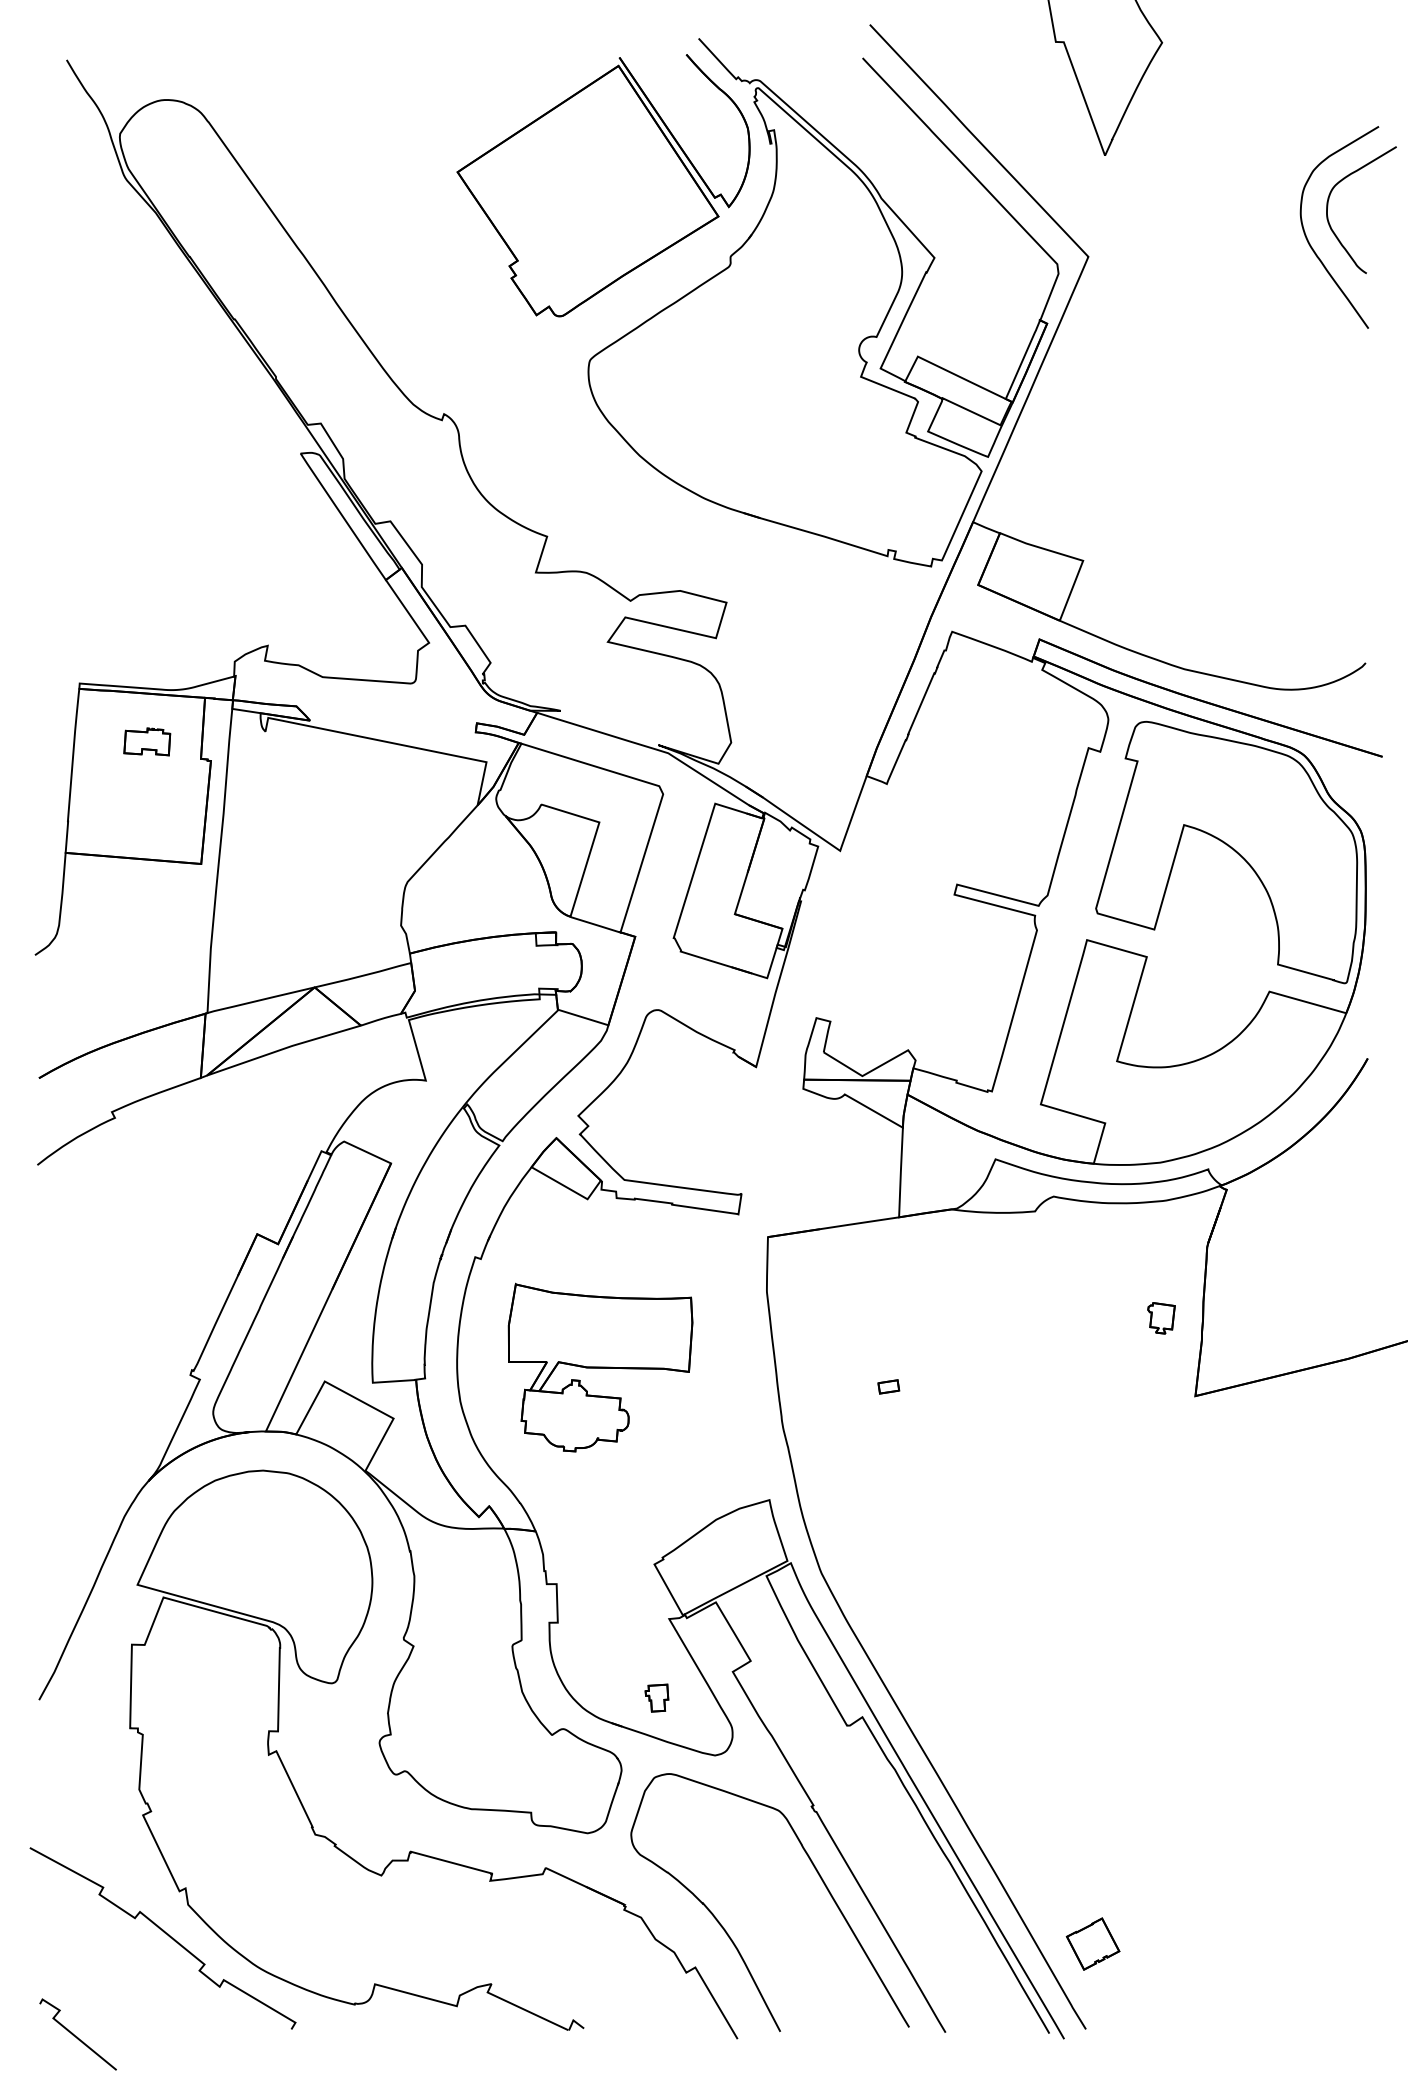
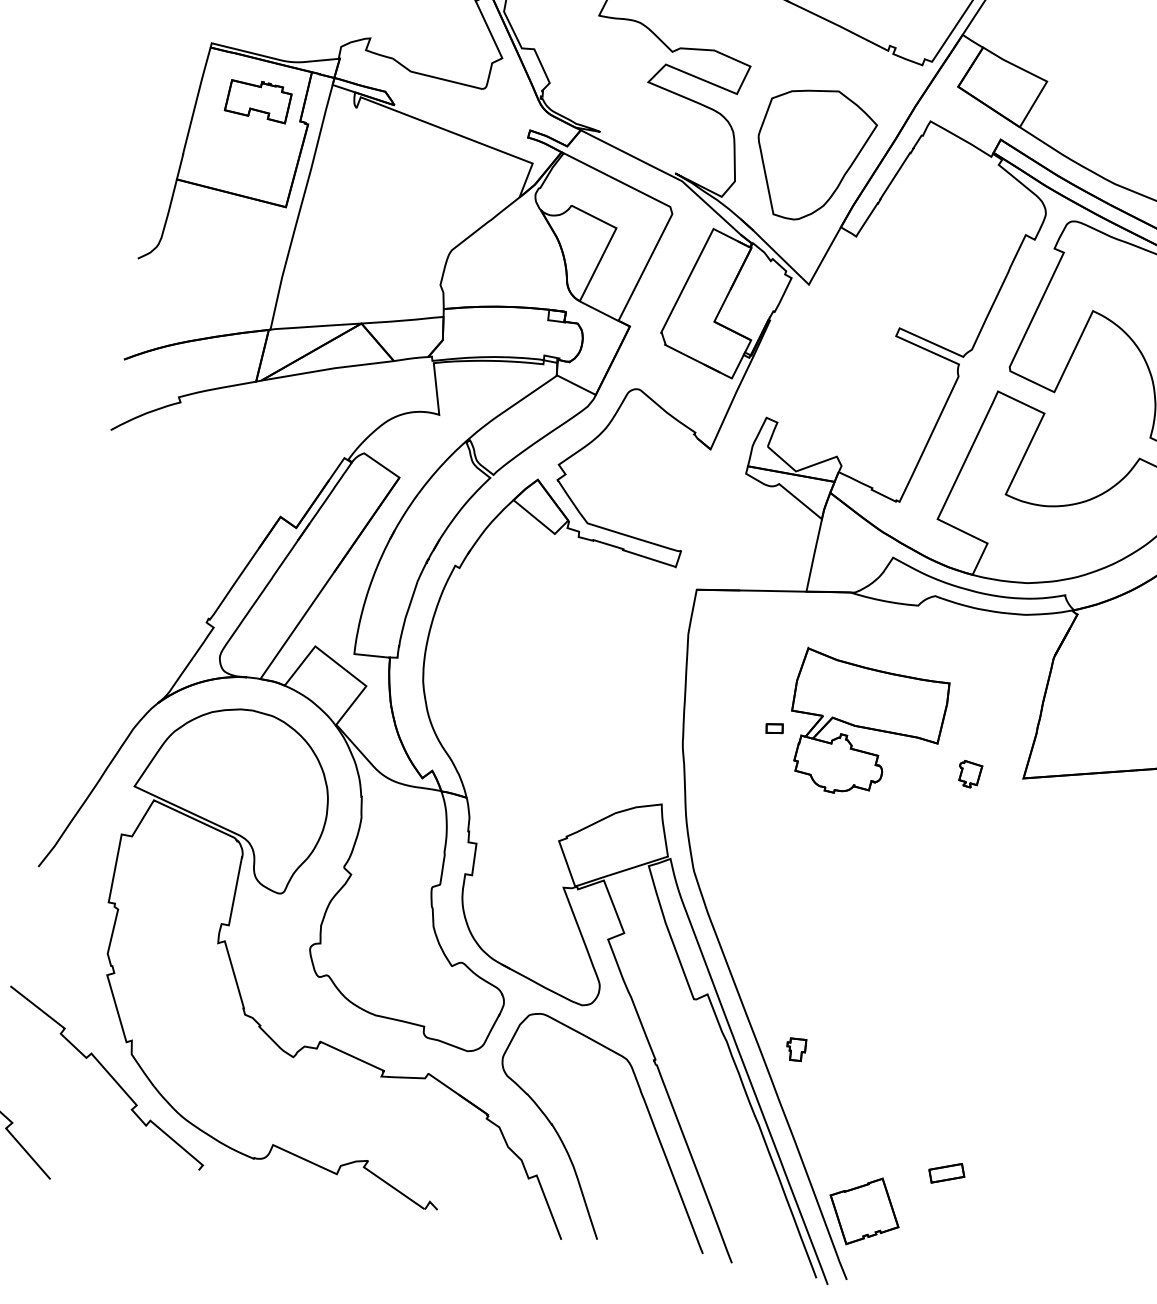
part: (819, 695) -> (813, 155), added
part: (147, 741) -> (259, 99), size x1.67
part: (1161, 1318) -> (969, 774), moved
part: (600, 1367) -> (866, 727), moved
part: (656, 1697) -> (795, 1049), moved
part: (1183, 1881) -> (946, 1172), added
part: (1092, 1943) -> (864, 1210), size x1.67

